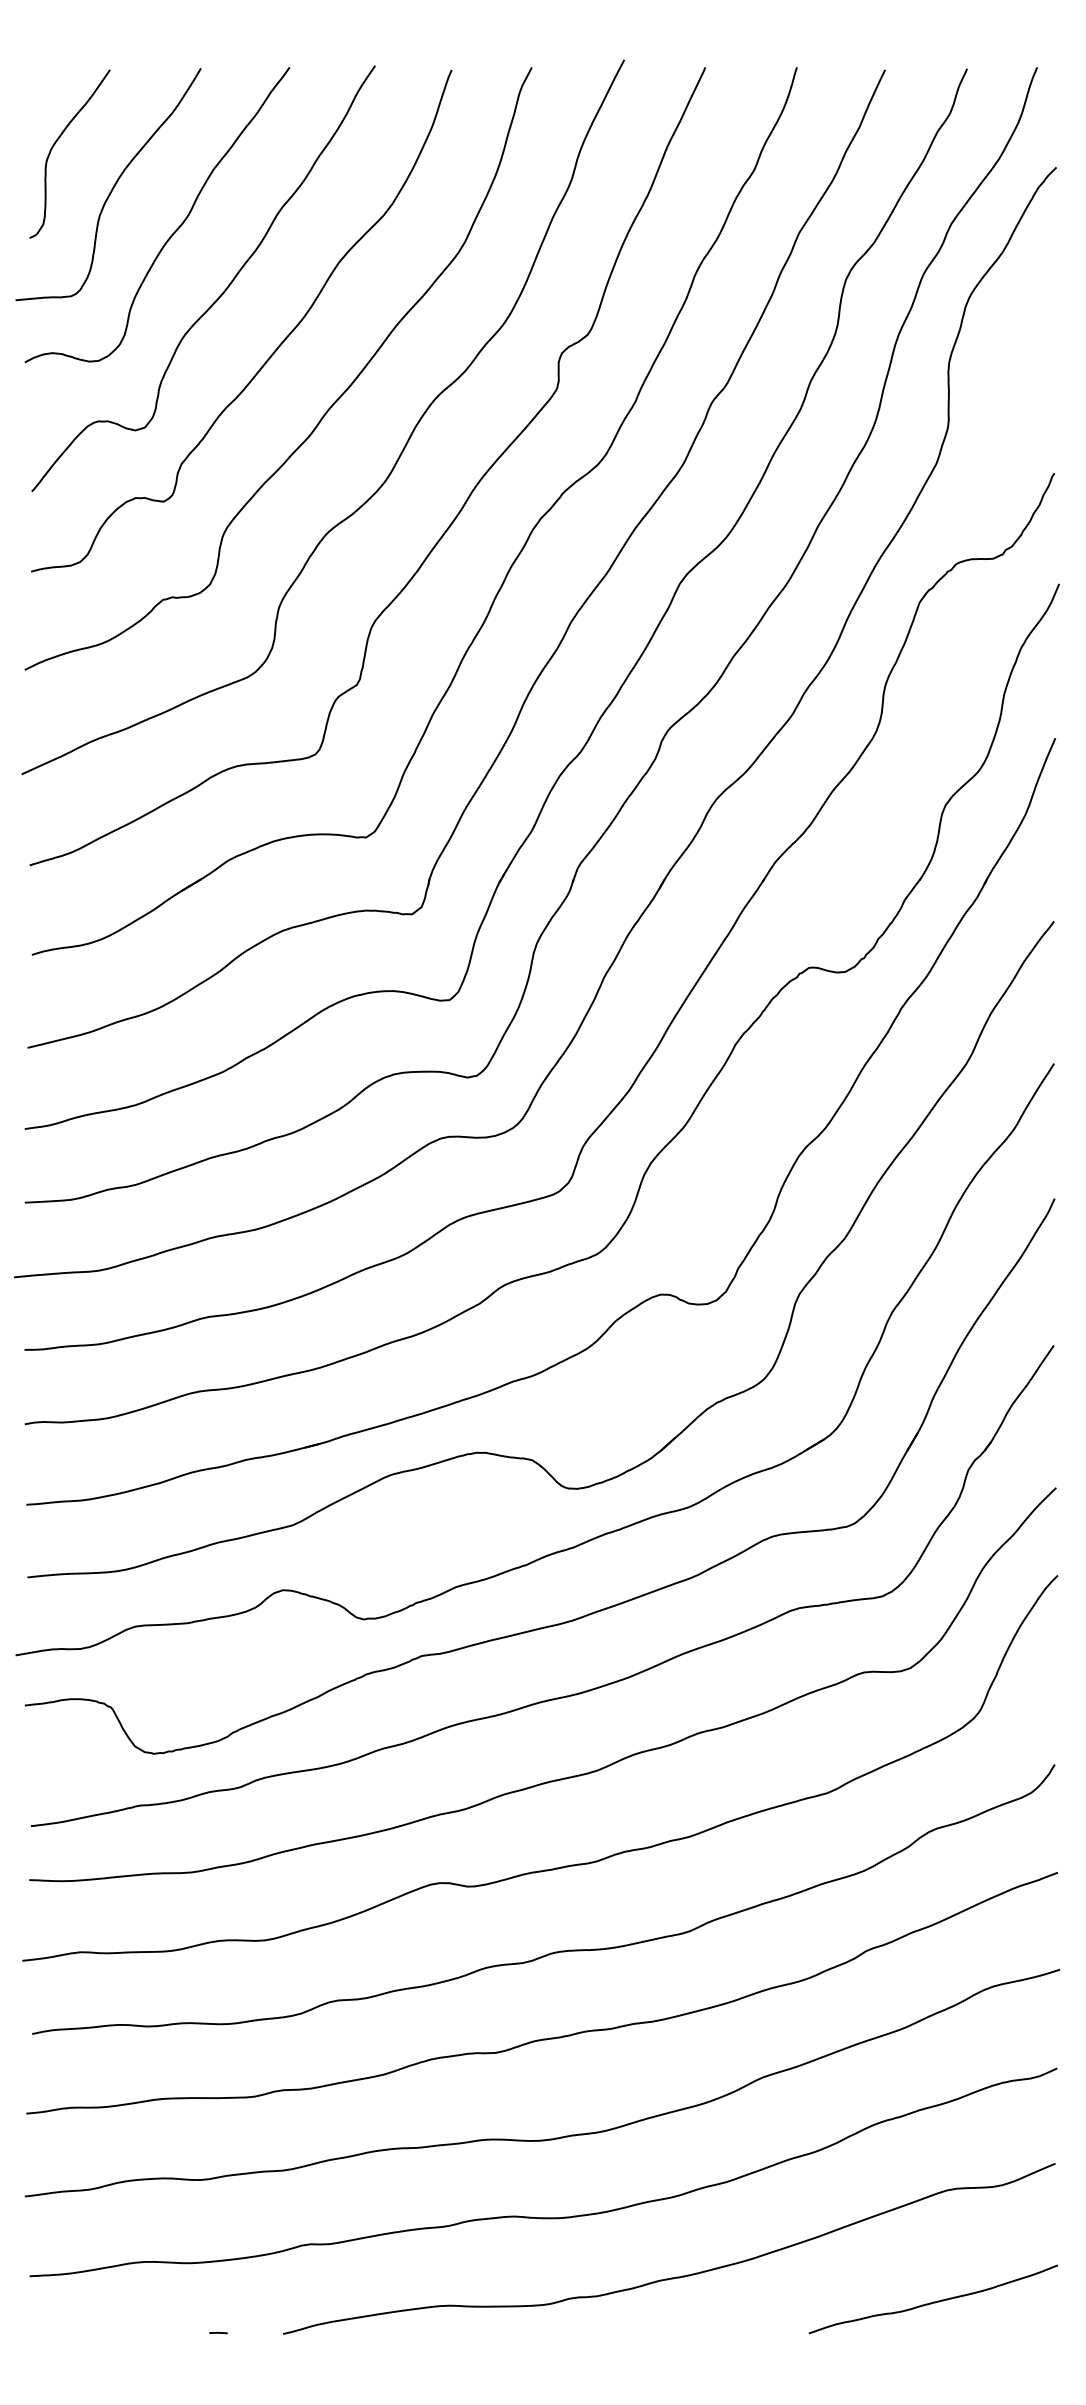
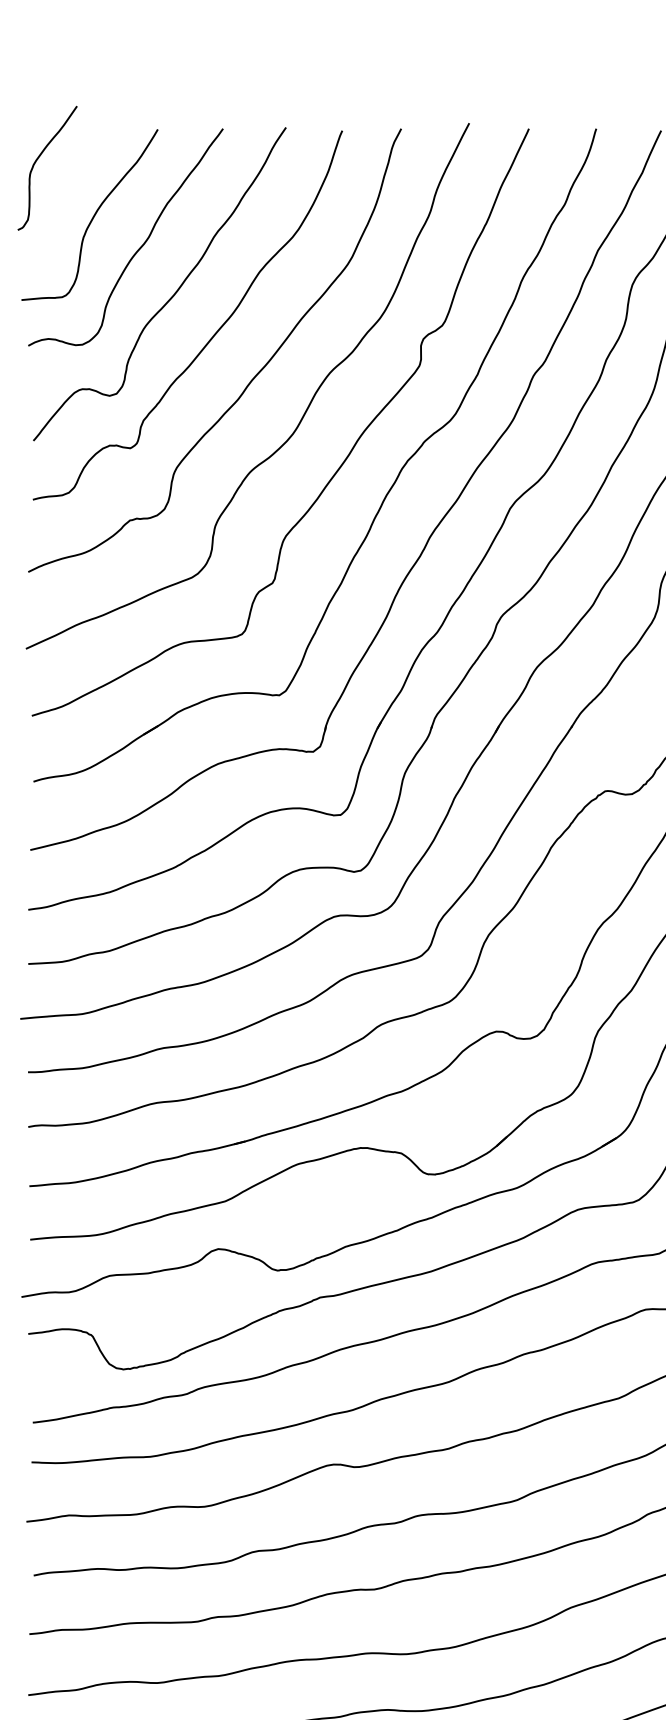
curve: (54, 146) -> (36, 162), moved

